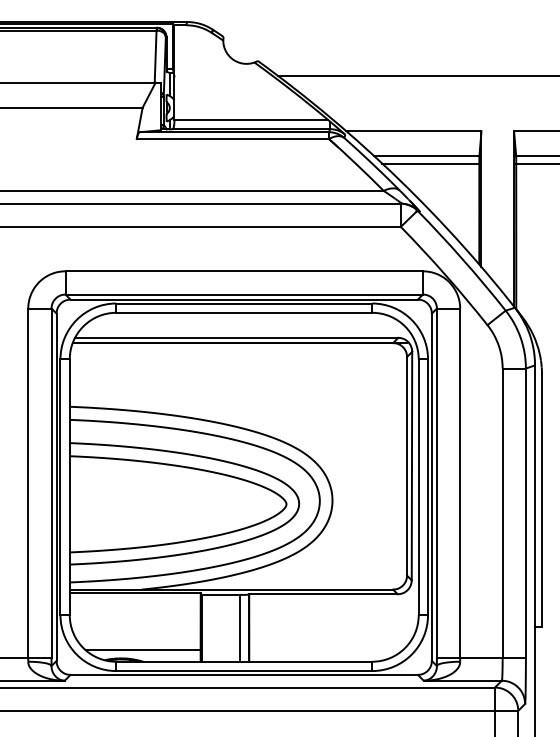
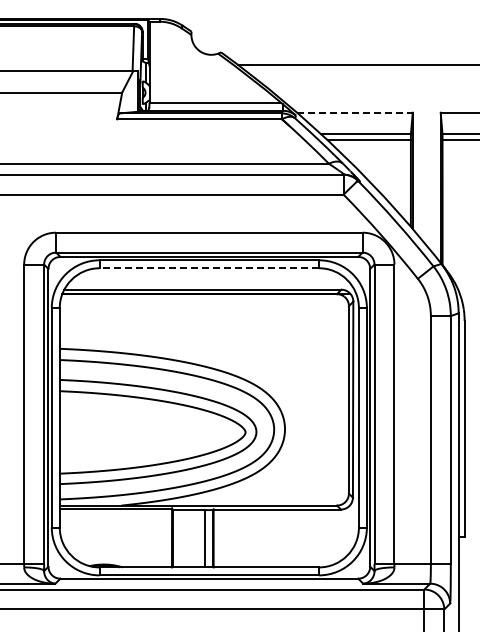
line: (413, 131) -> (354, 112), solid -> dashed
line: (244, 313) -> (209, 268), solid -> dashed
line: (142, 650) -> (122, 557), removed

